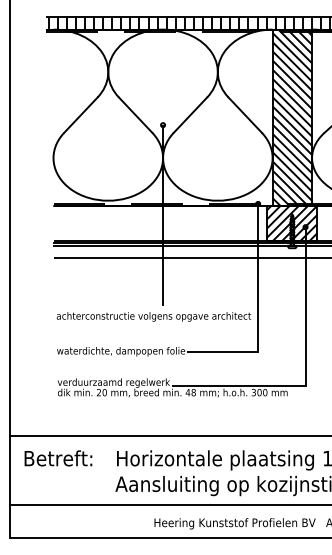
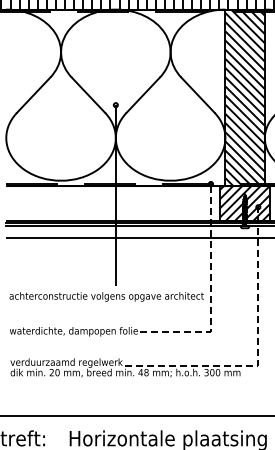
line: (258, 313) -> (211, 293), solid -> dashed
line: (305, 373) -> (258, 353), solid -> dashed

